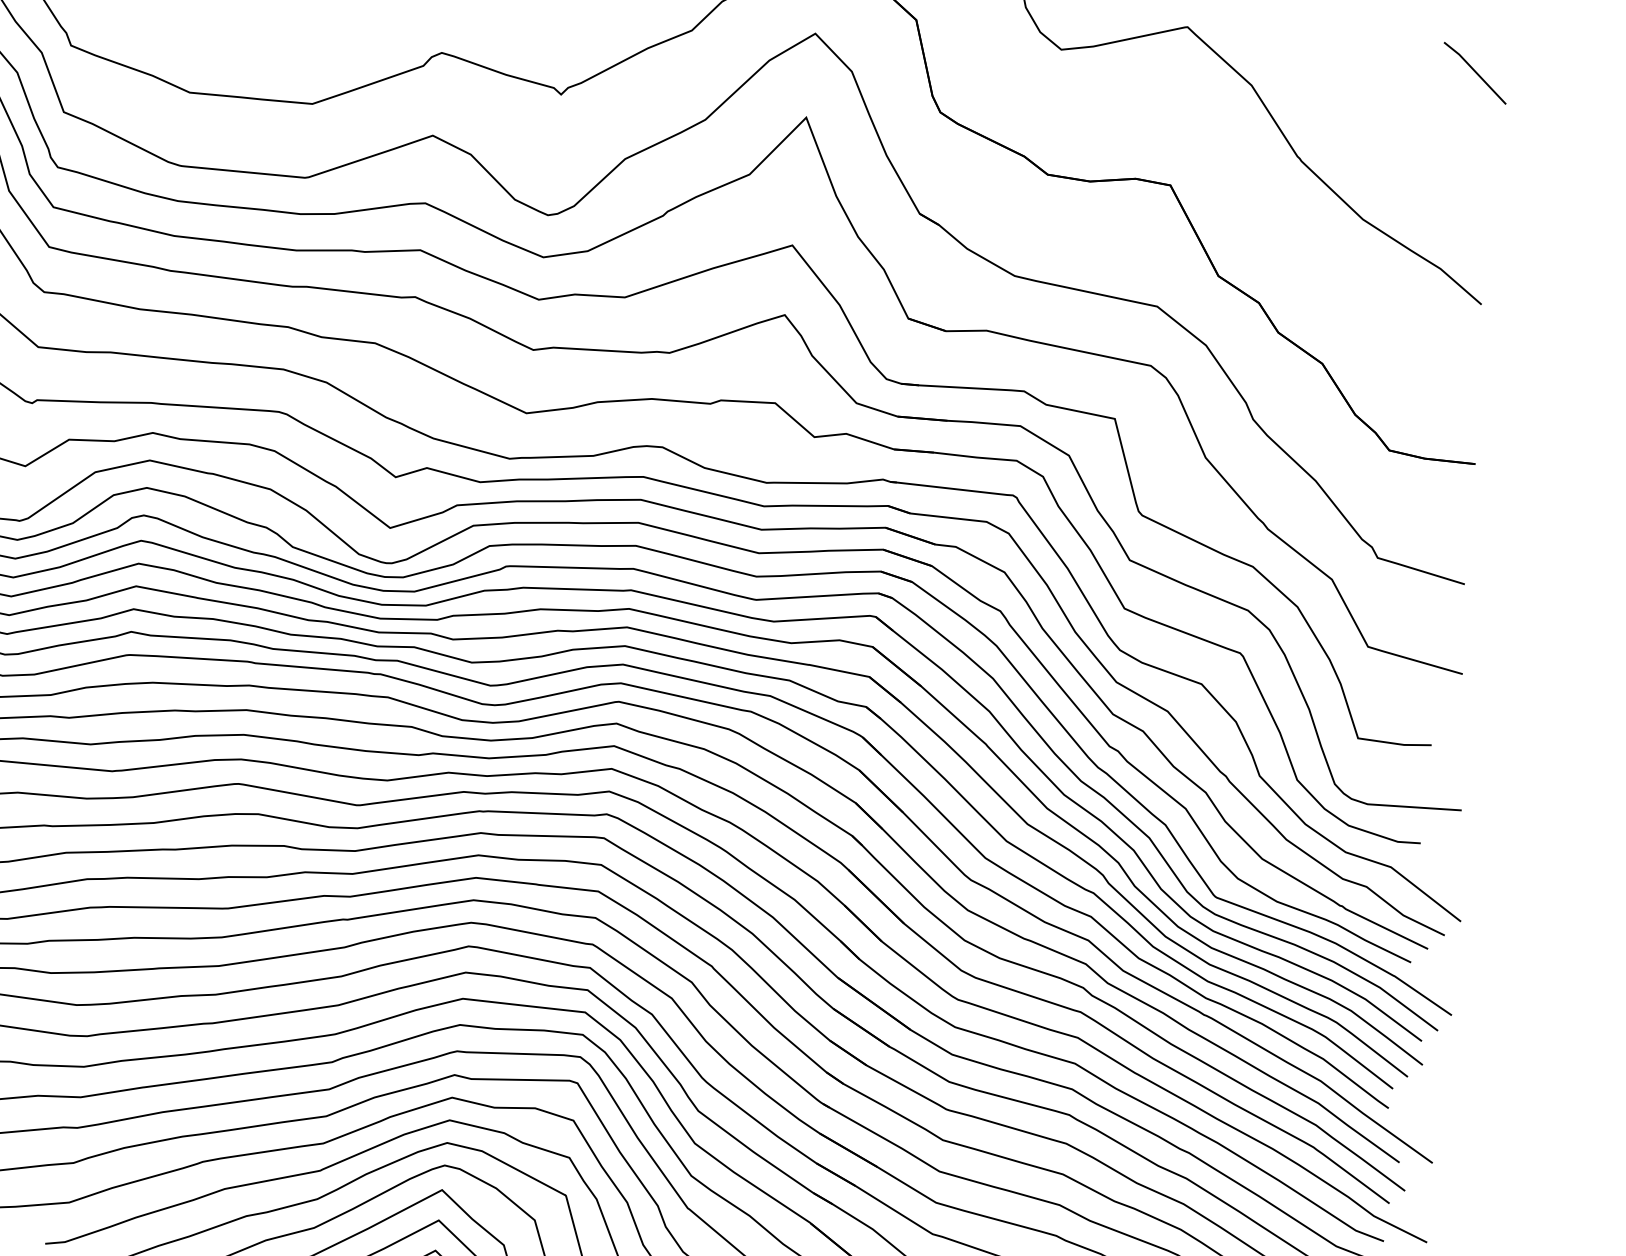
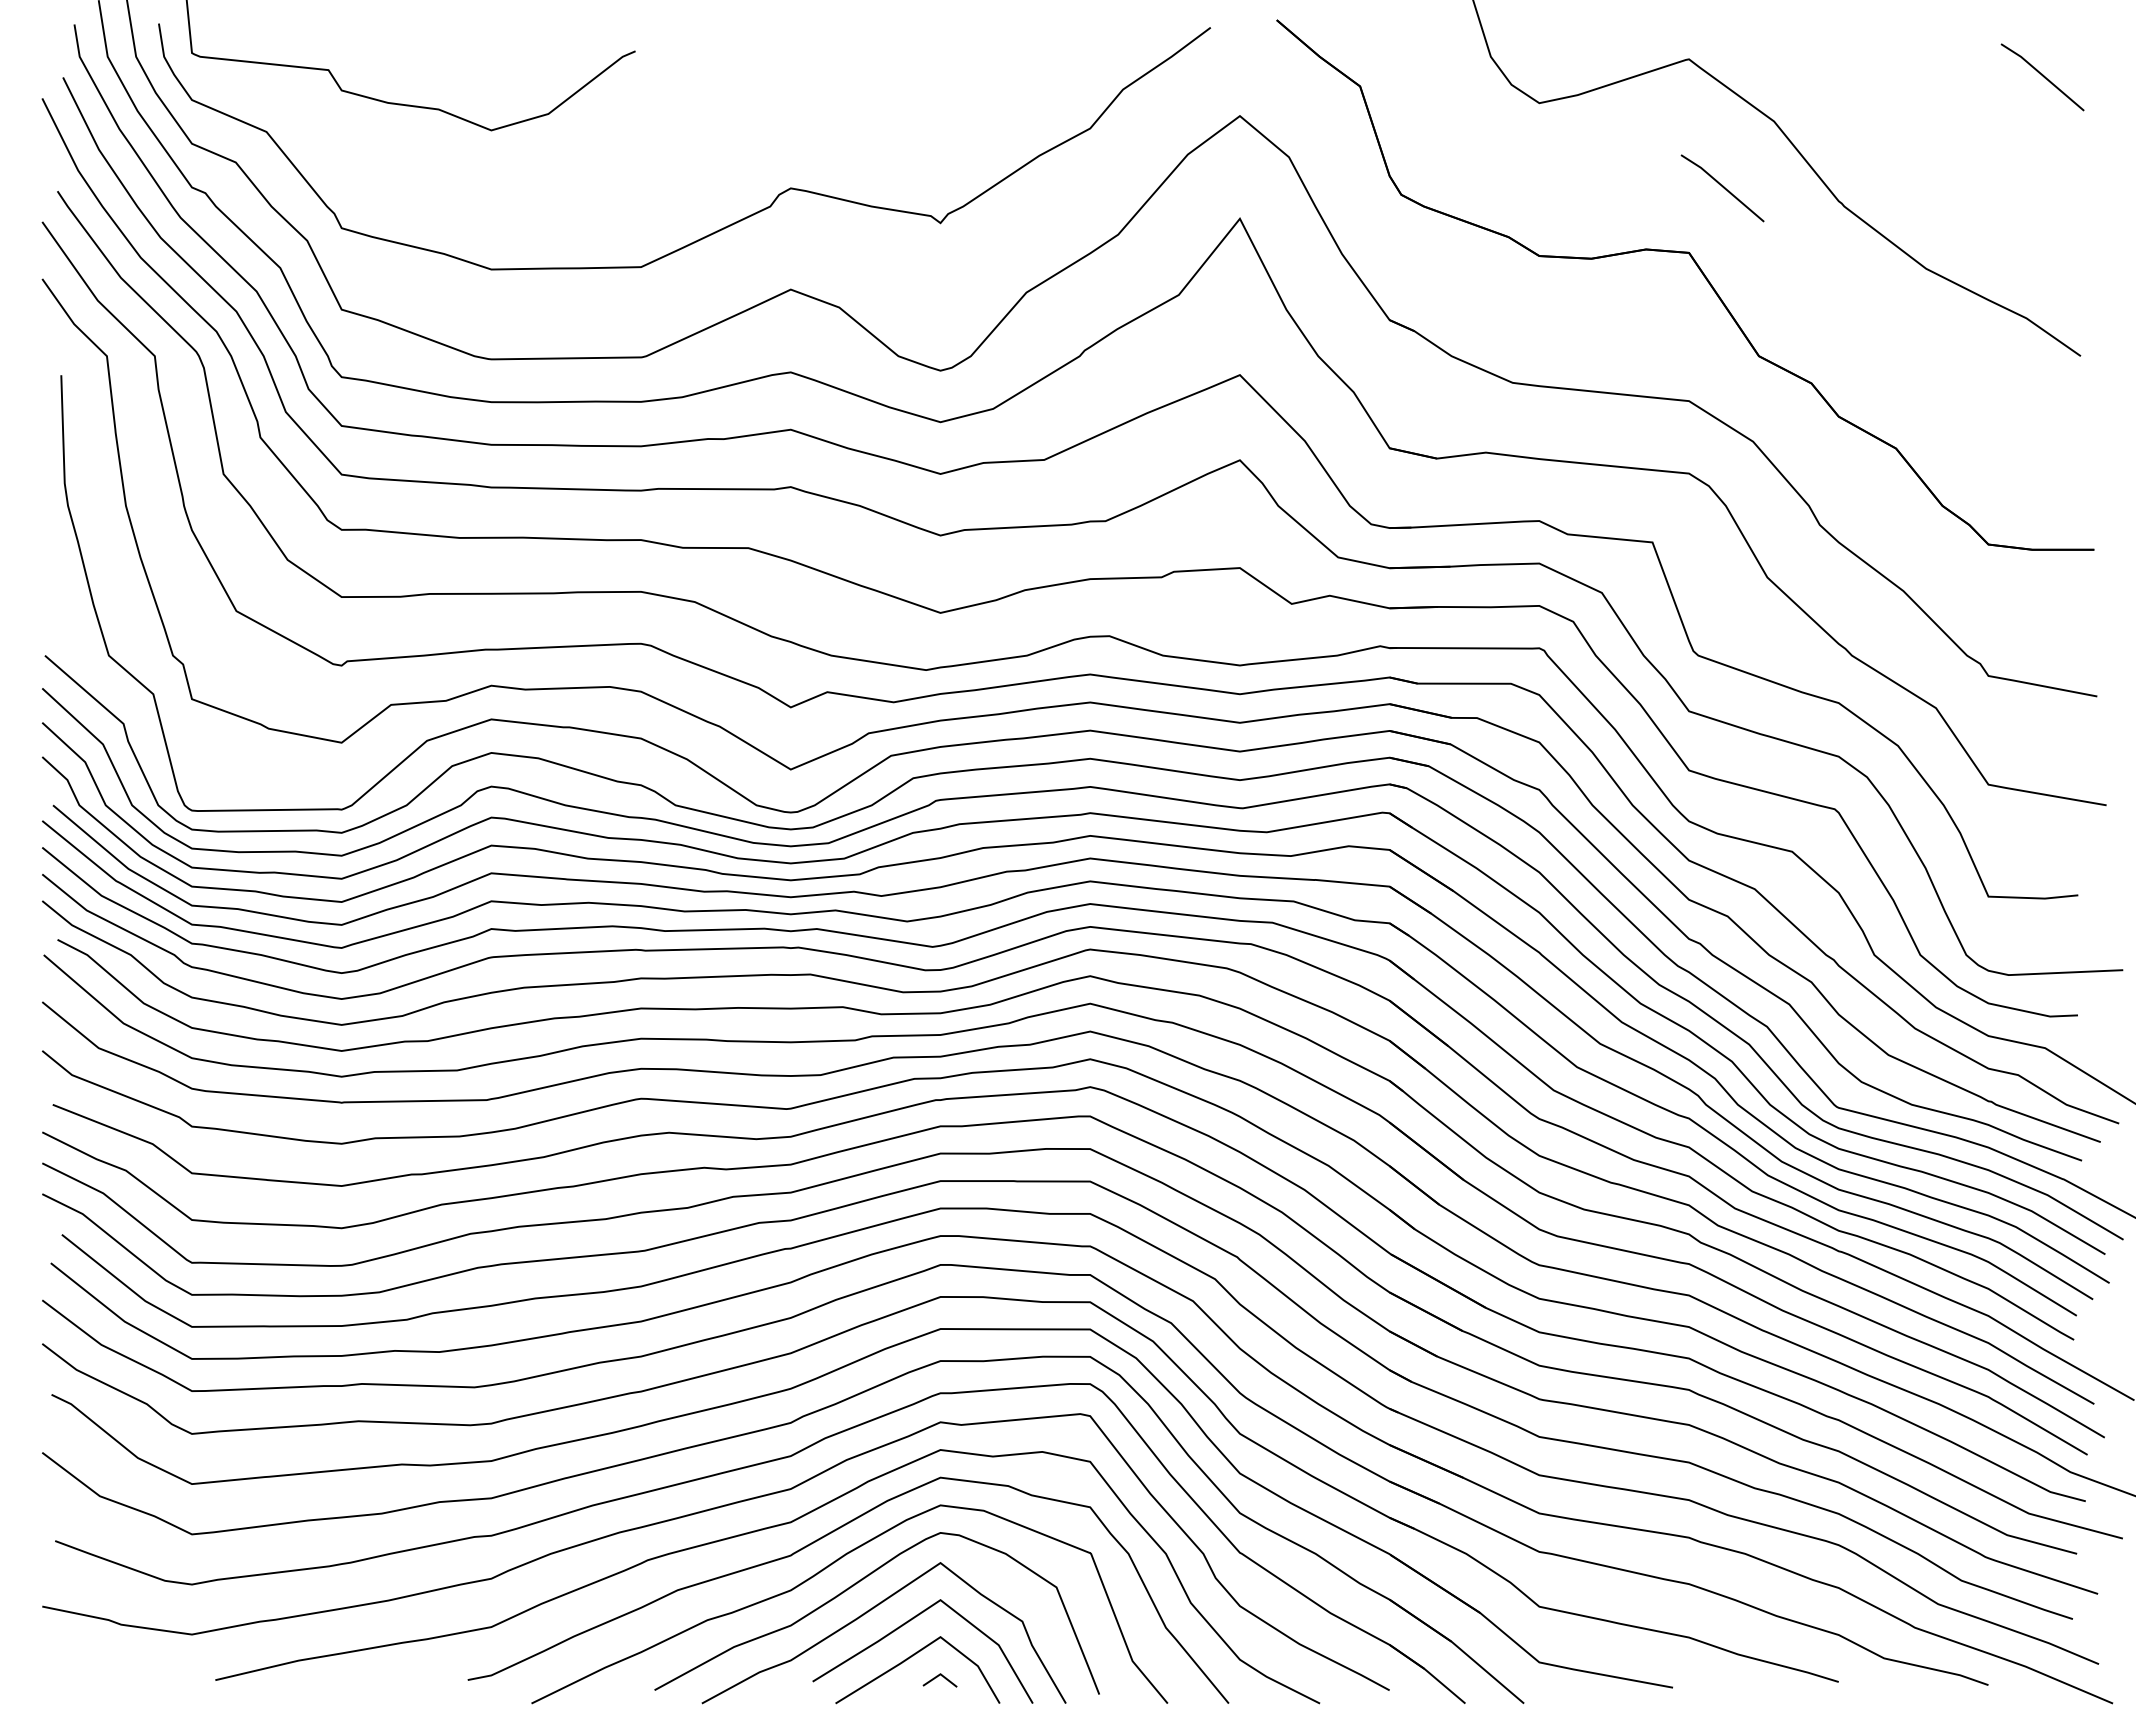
line: (1203, 134) -> (1722, 187), added

